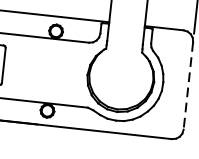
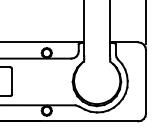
line: (187, 85) -> (145, 81), dashed -> solid

